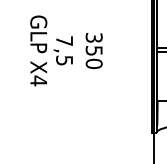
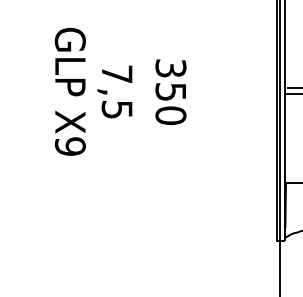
text: (38, 80) -> (69, 145), X4 -> X9

